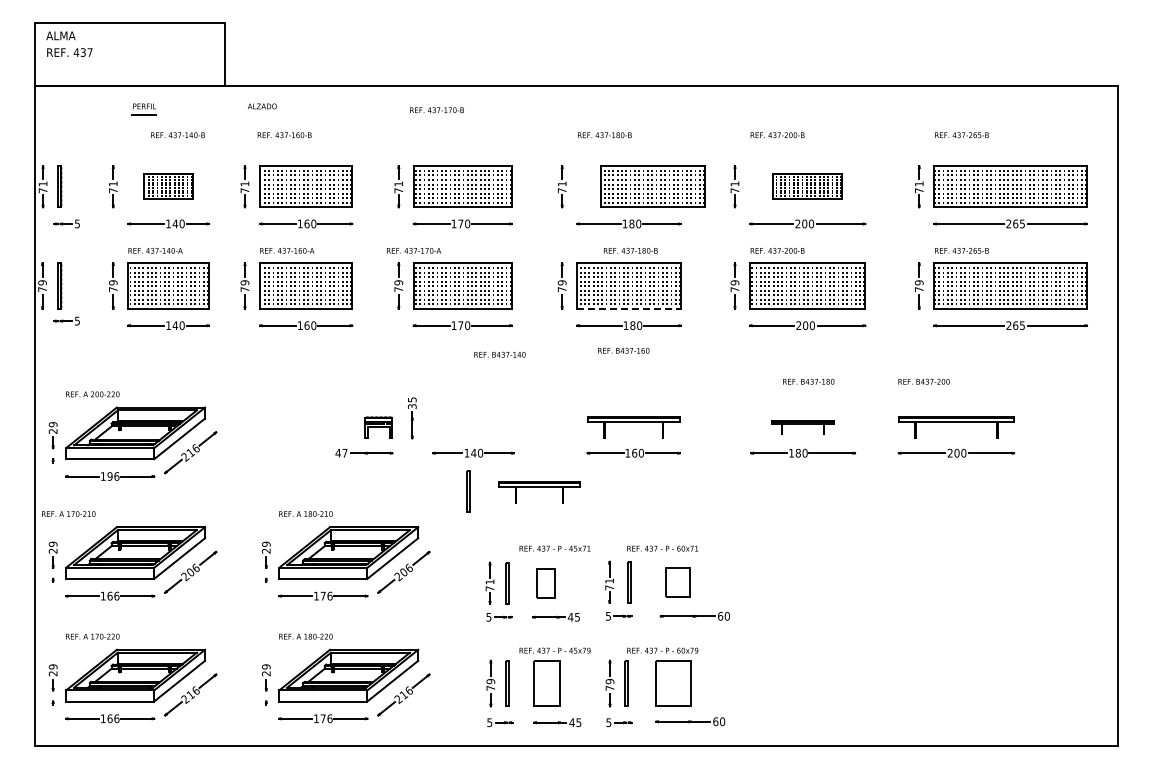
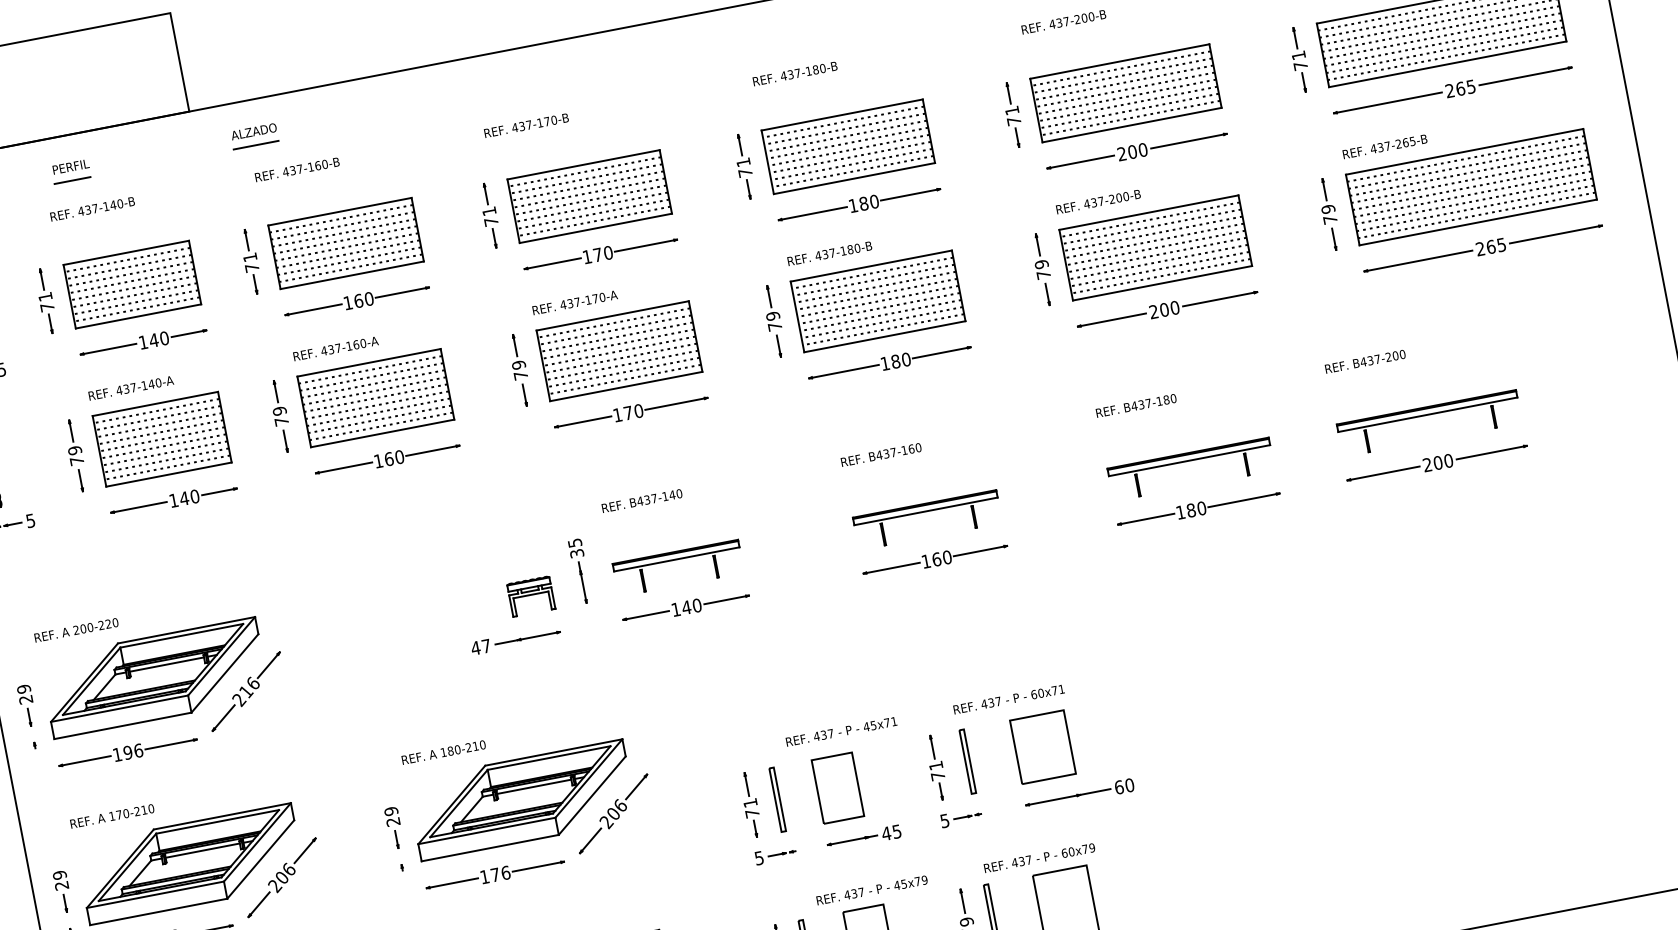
text: (436, 110) -> (525, 126), moved
line: (261, 115) -> (255, 146), added
text: (177, 135) -> (91, 209), moved
part: (168, 186) -> (132, 284), size x1.67
part: (652, 186) -> (847, 146), moved
part: (807, 186) -> (1125, 92), size x1.67
text: (414, 250) -> (575, 302), moved
text: (630, 250) -> (829, 253), moved
line: (629, 308) -> (885, 335), dashed -> solid
text: (623, 350) -> (880, 454), moved
text: (499, 354) -> (641, 500), moved
text: (808, 381) -> (1135, 405), moved
part: (802, 427) -> (1190, 469), size x1.67
line: (467, 491) -> (688, 669), removed
part: (539, 492) -> (678, 567), moved
text: (68, 513) -> (111, 815), moved
part: (677, 582) -> (1042, 747), size x1.43
part: (545, 583) -> (837, 788), size x1.43

